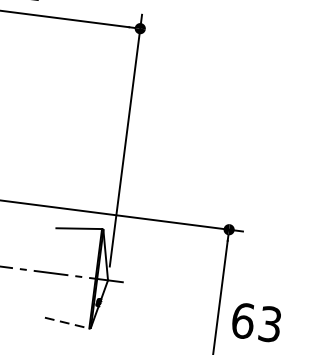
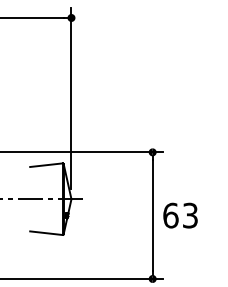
line: (67, 323) -> (46, 233), dashed -> solid

